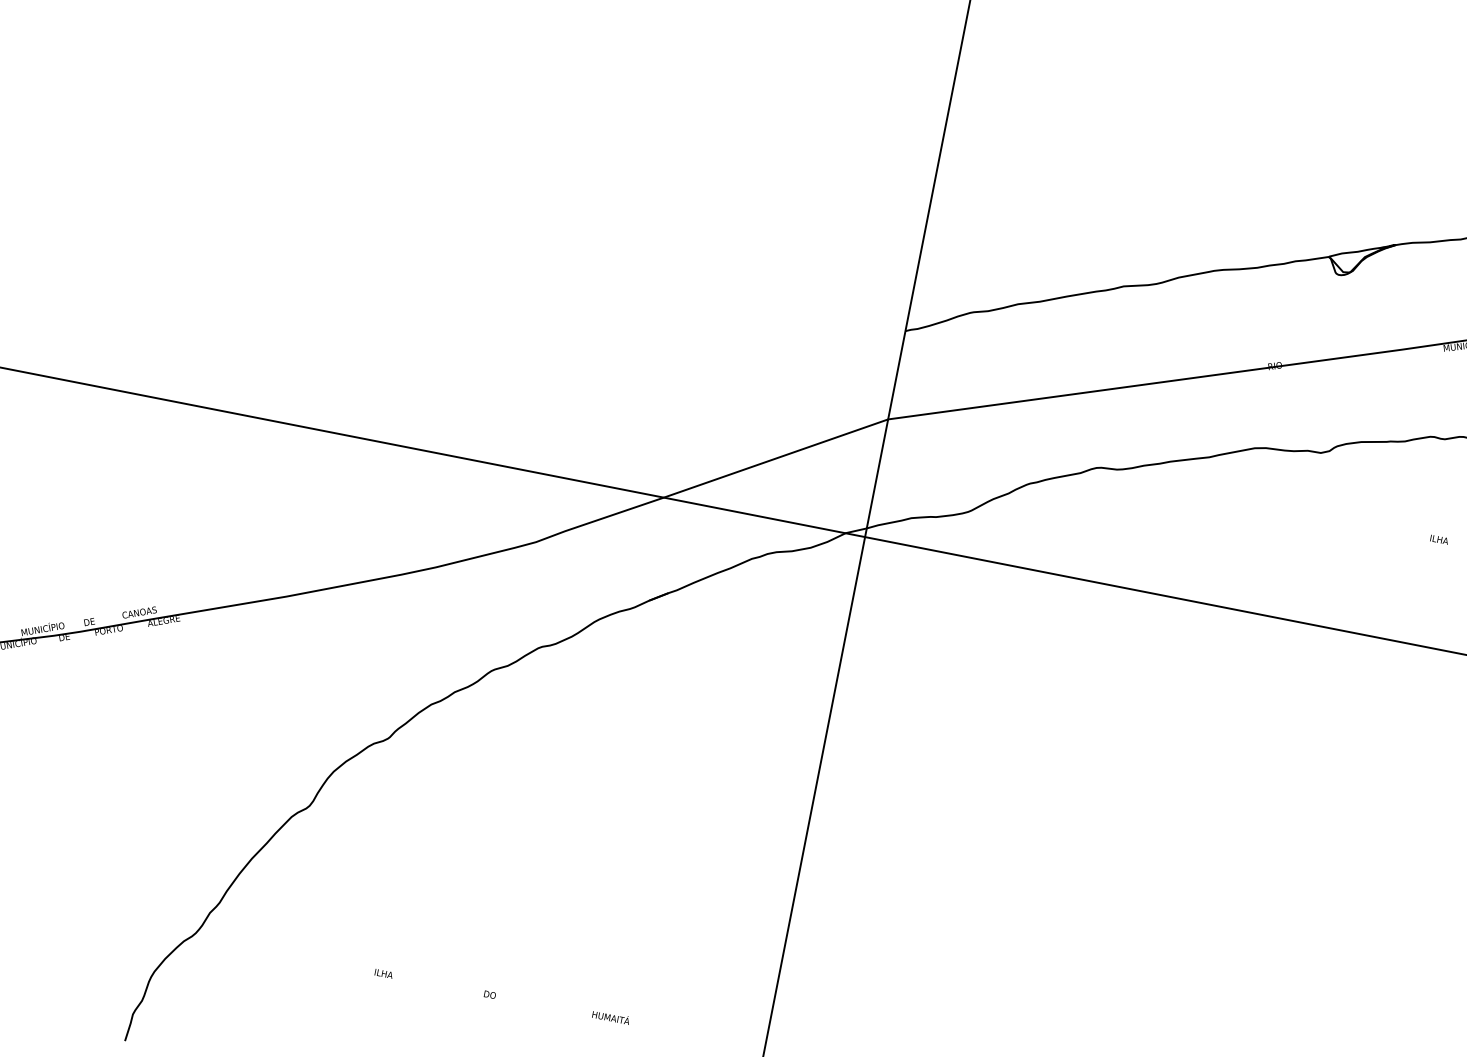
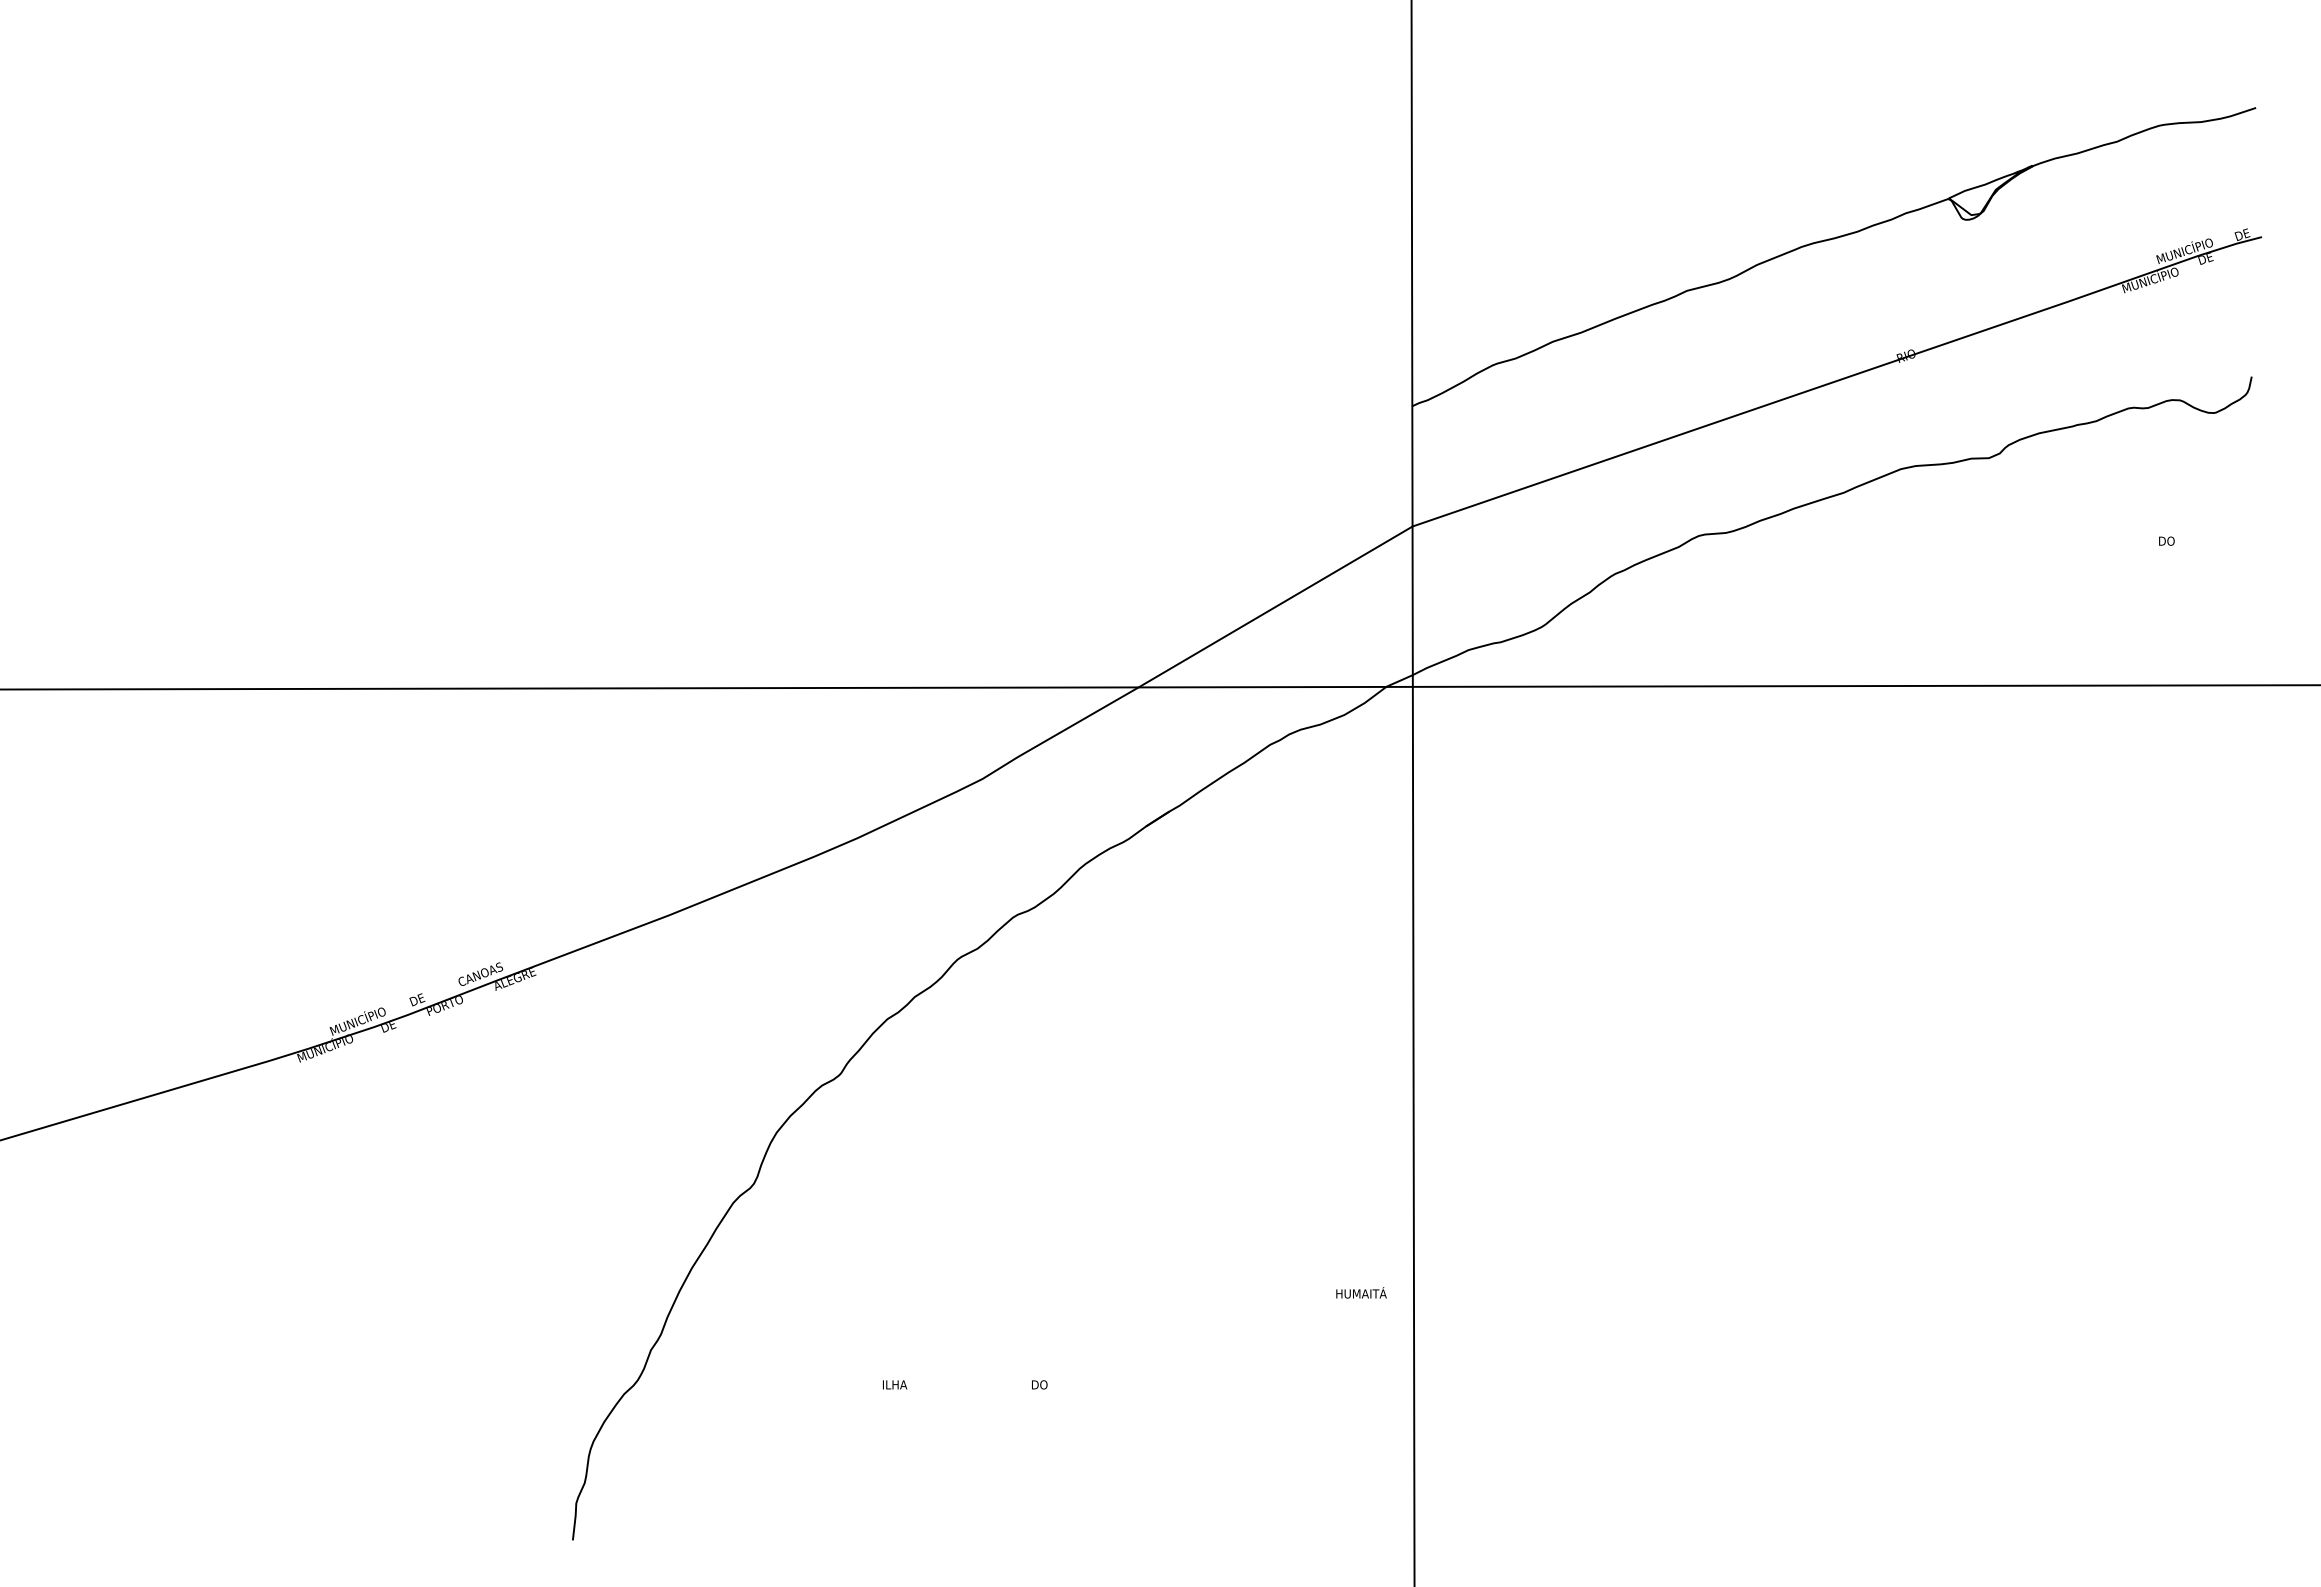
text: (1439, 539) -> (2167, 540), ILHA -> DO
text: (611, 1017) -> (1361, 1292), moved

